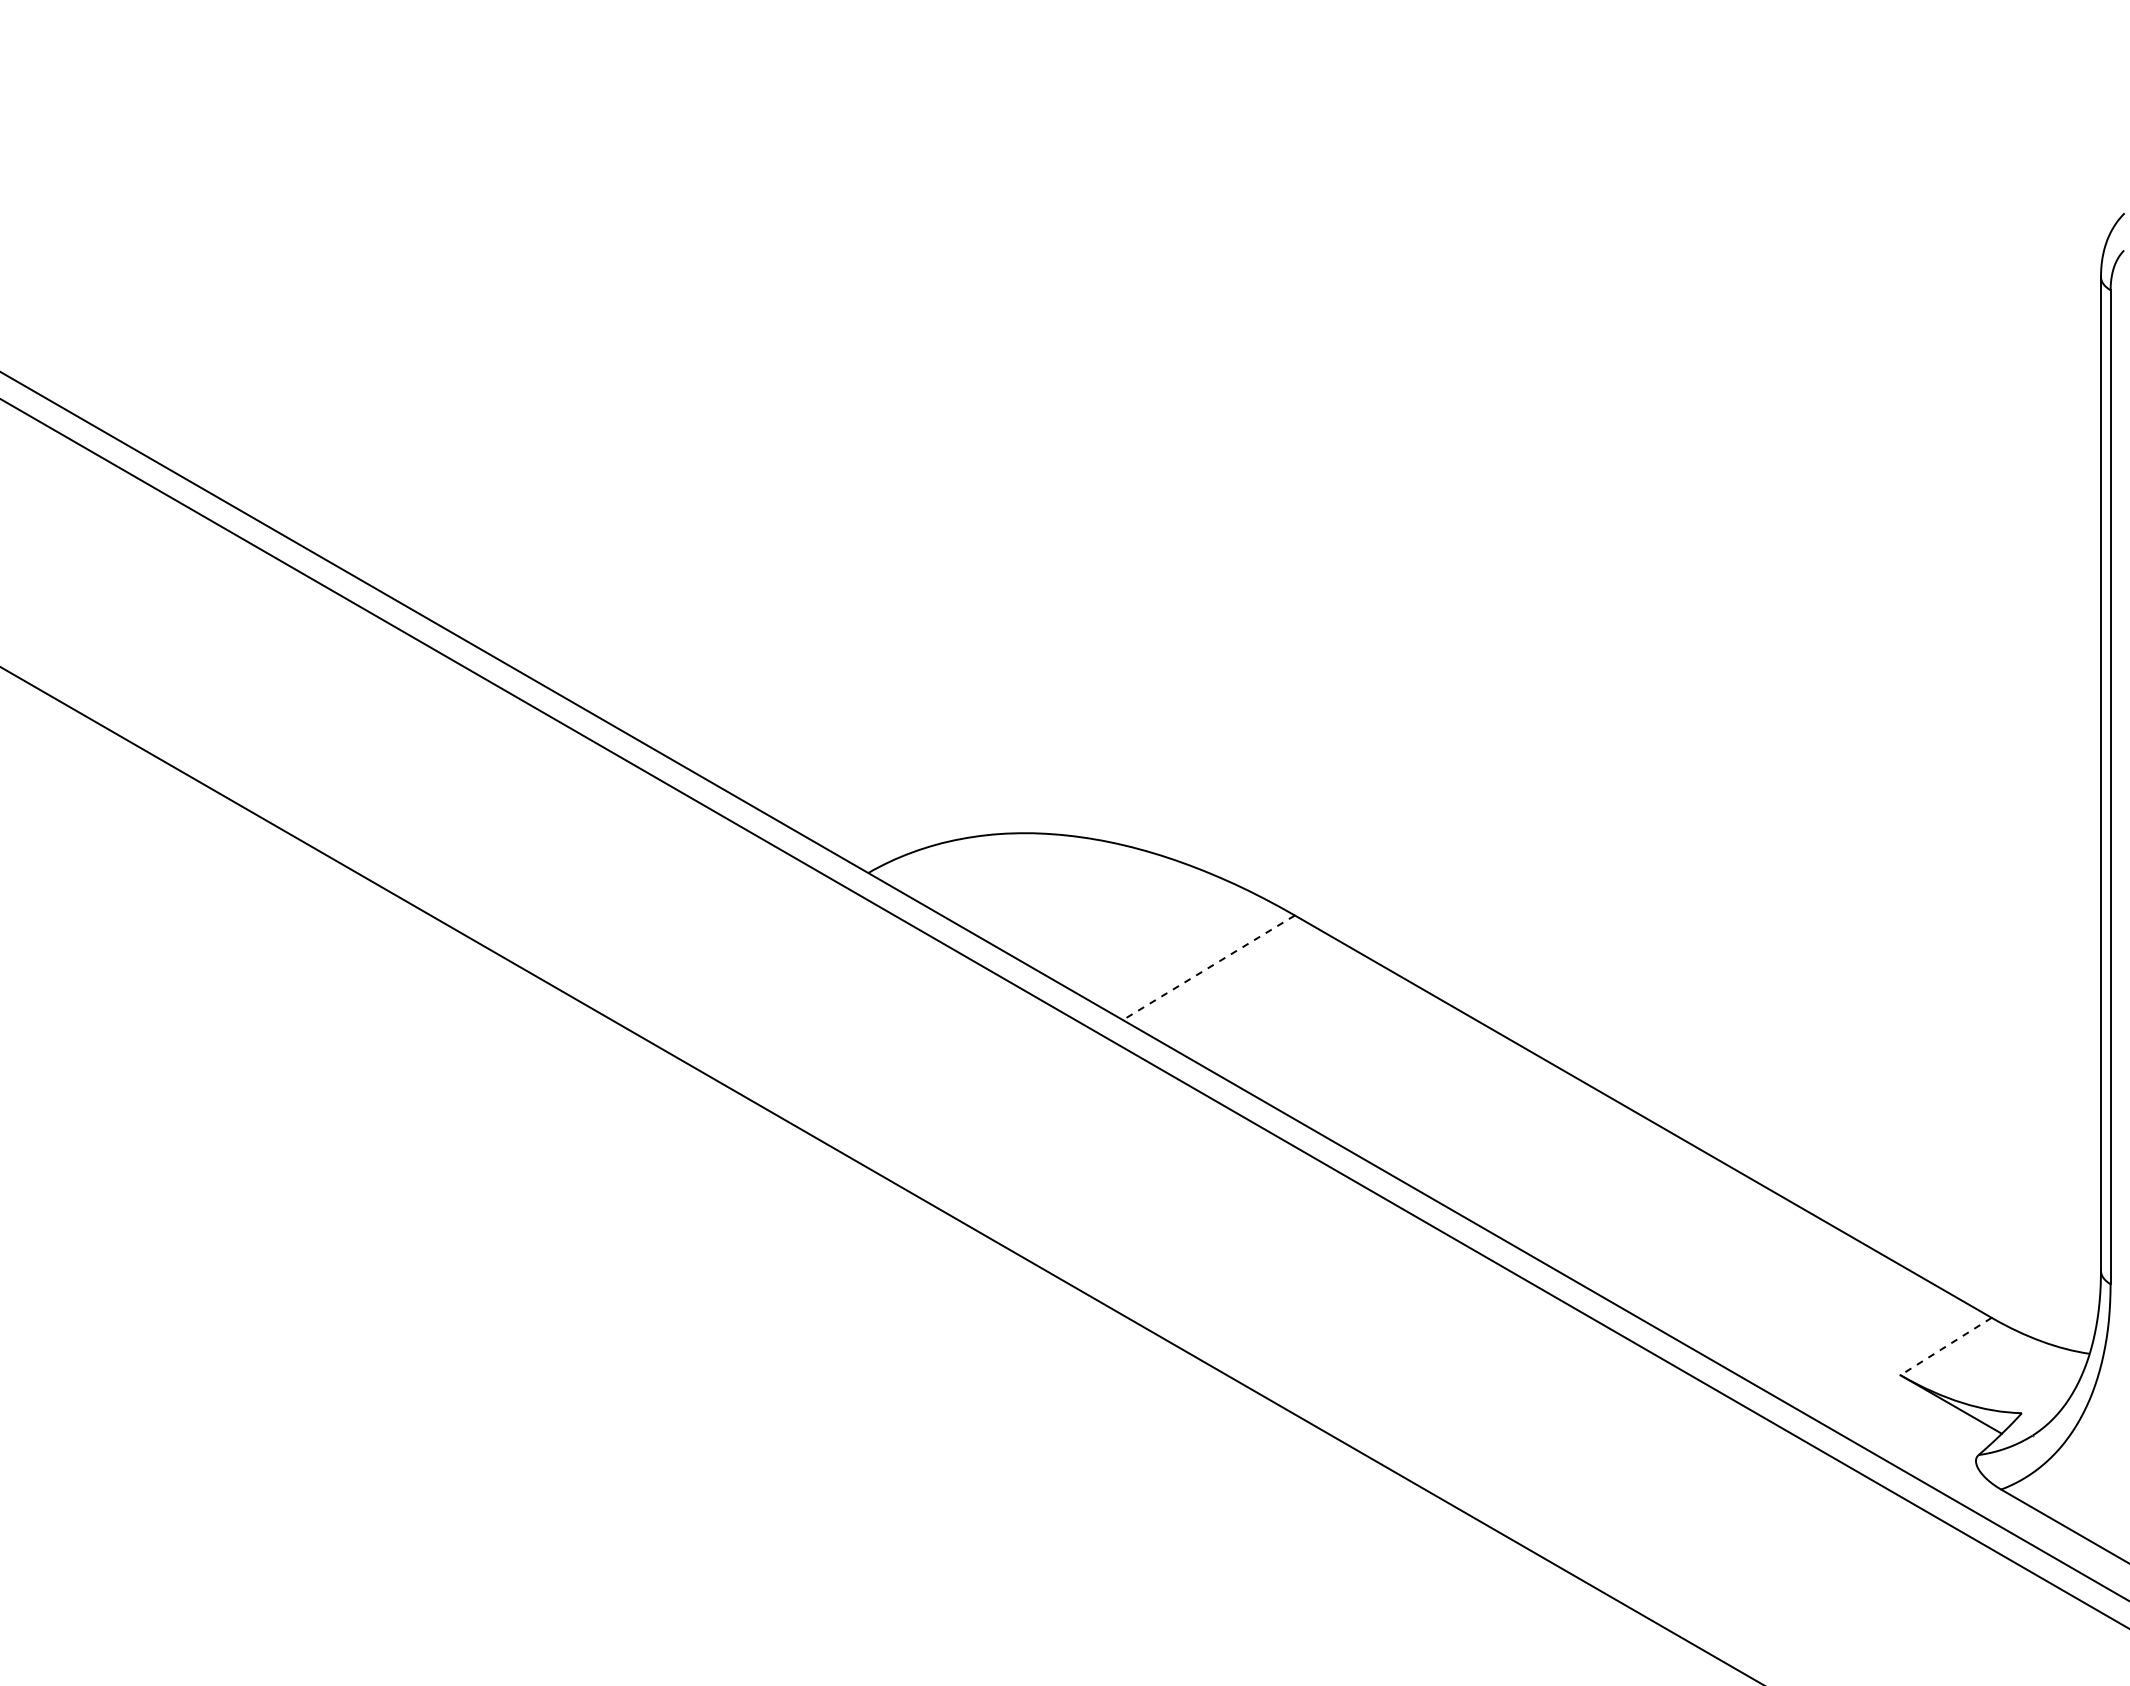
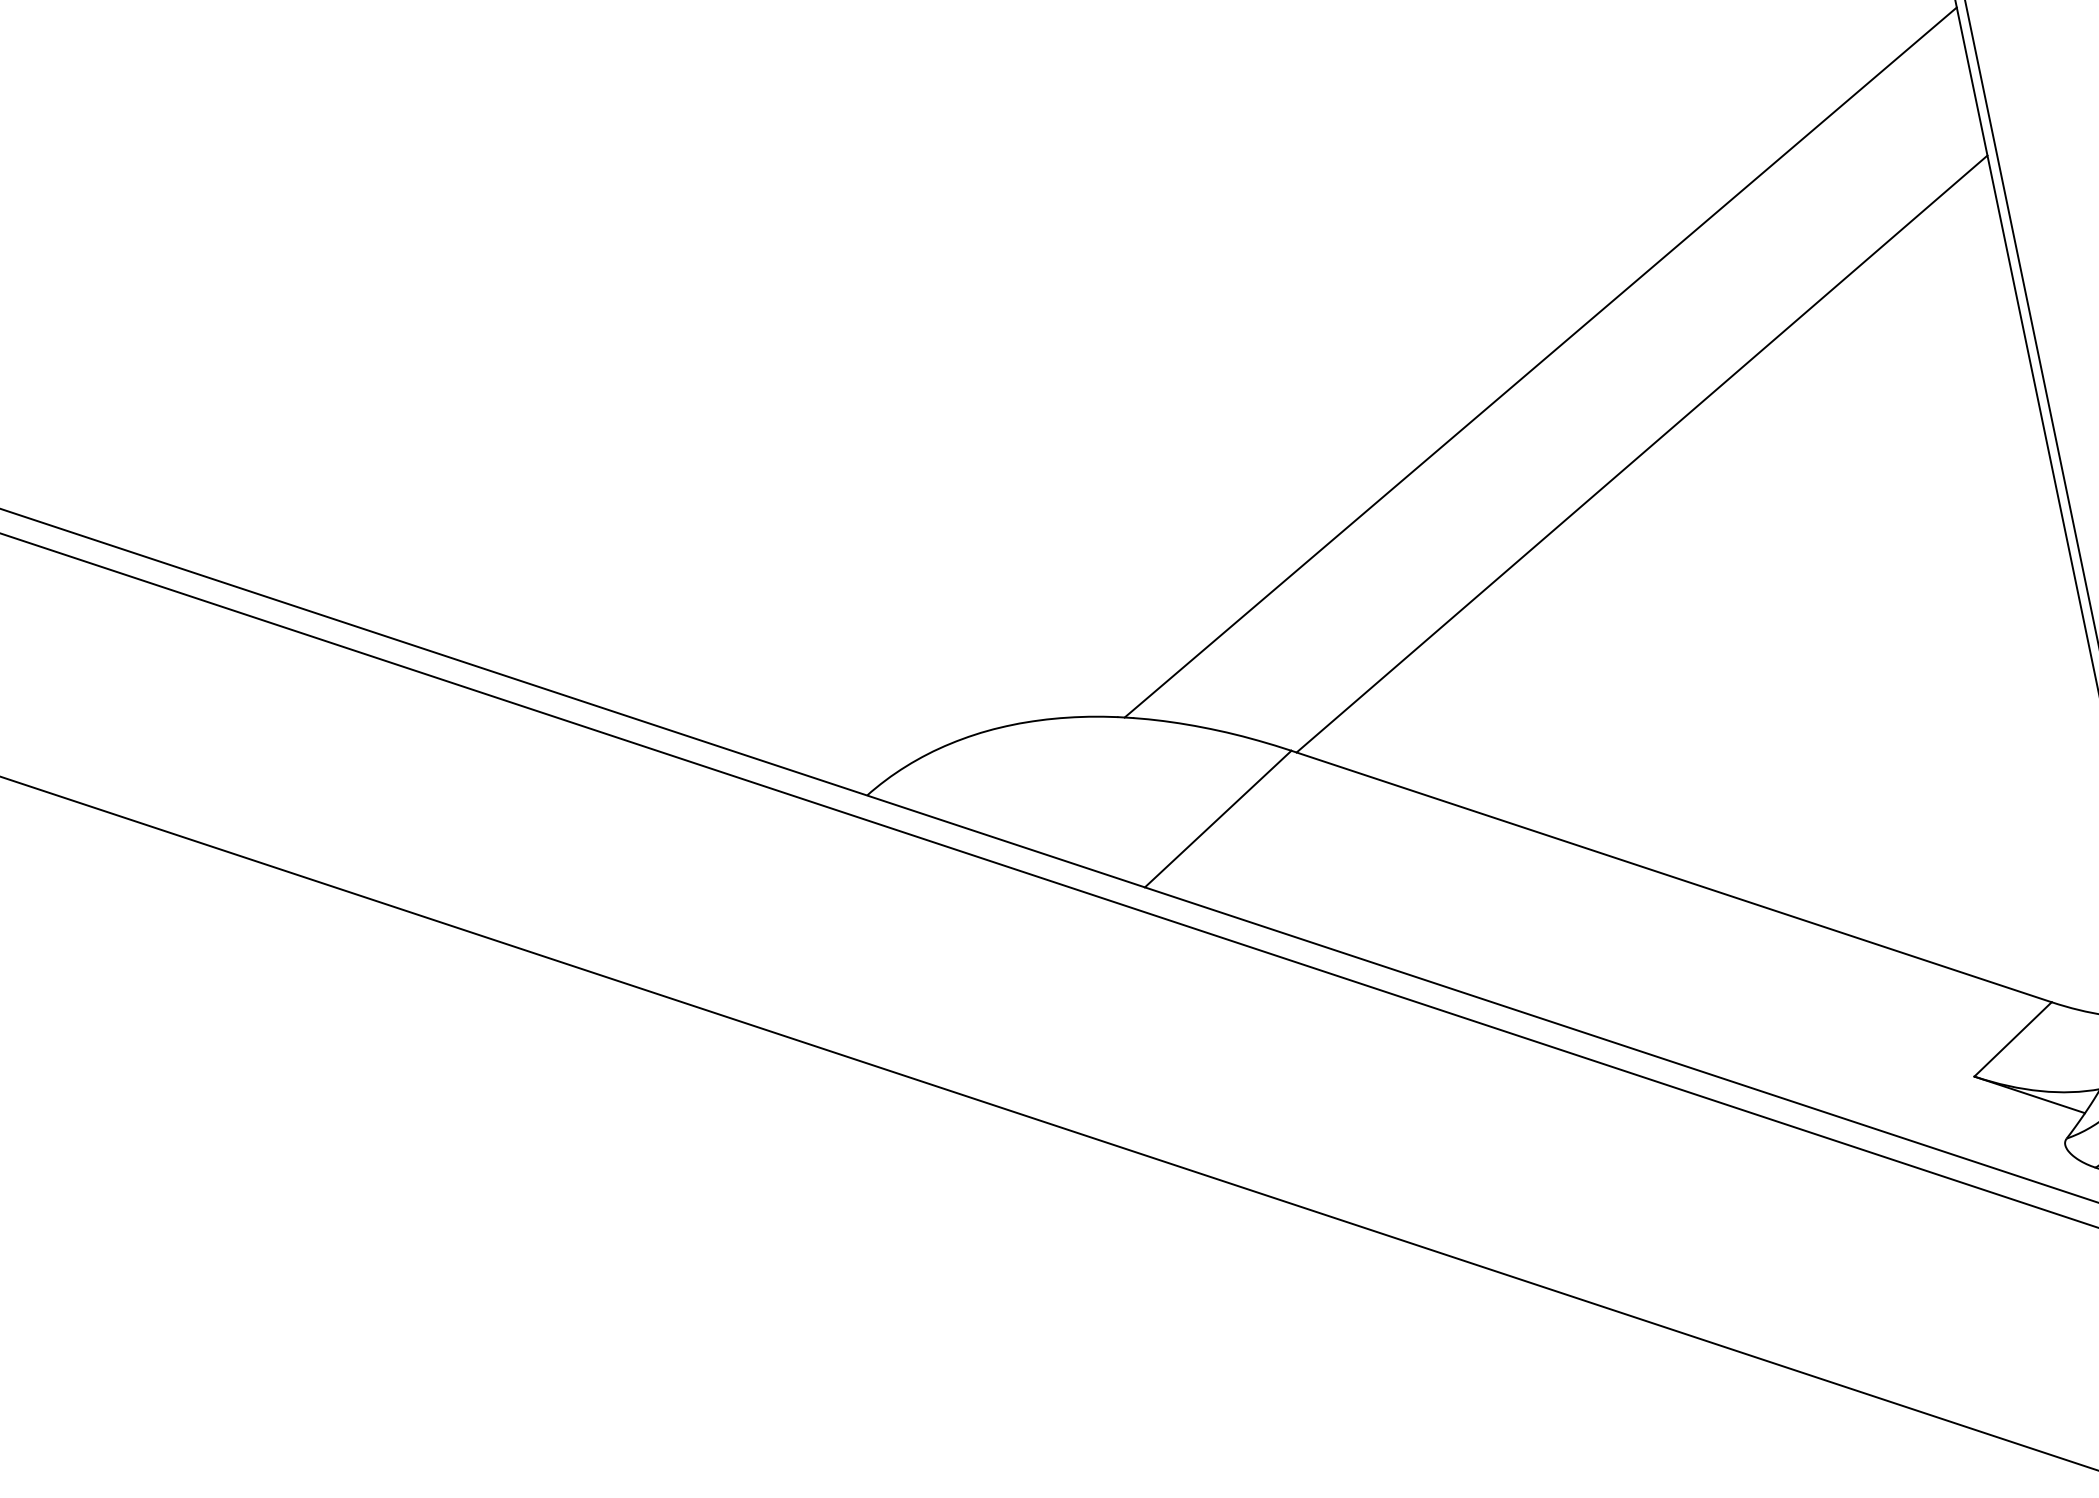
line: (1619, 583) -> (1540, 361), added
line: (1700, 694) -> (1642, 453), added
line: (1208, 967) -> (1217, 818), dashed -> solid
line: (1946, 1346) -> (2013, 1039), dashed -> solid

